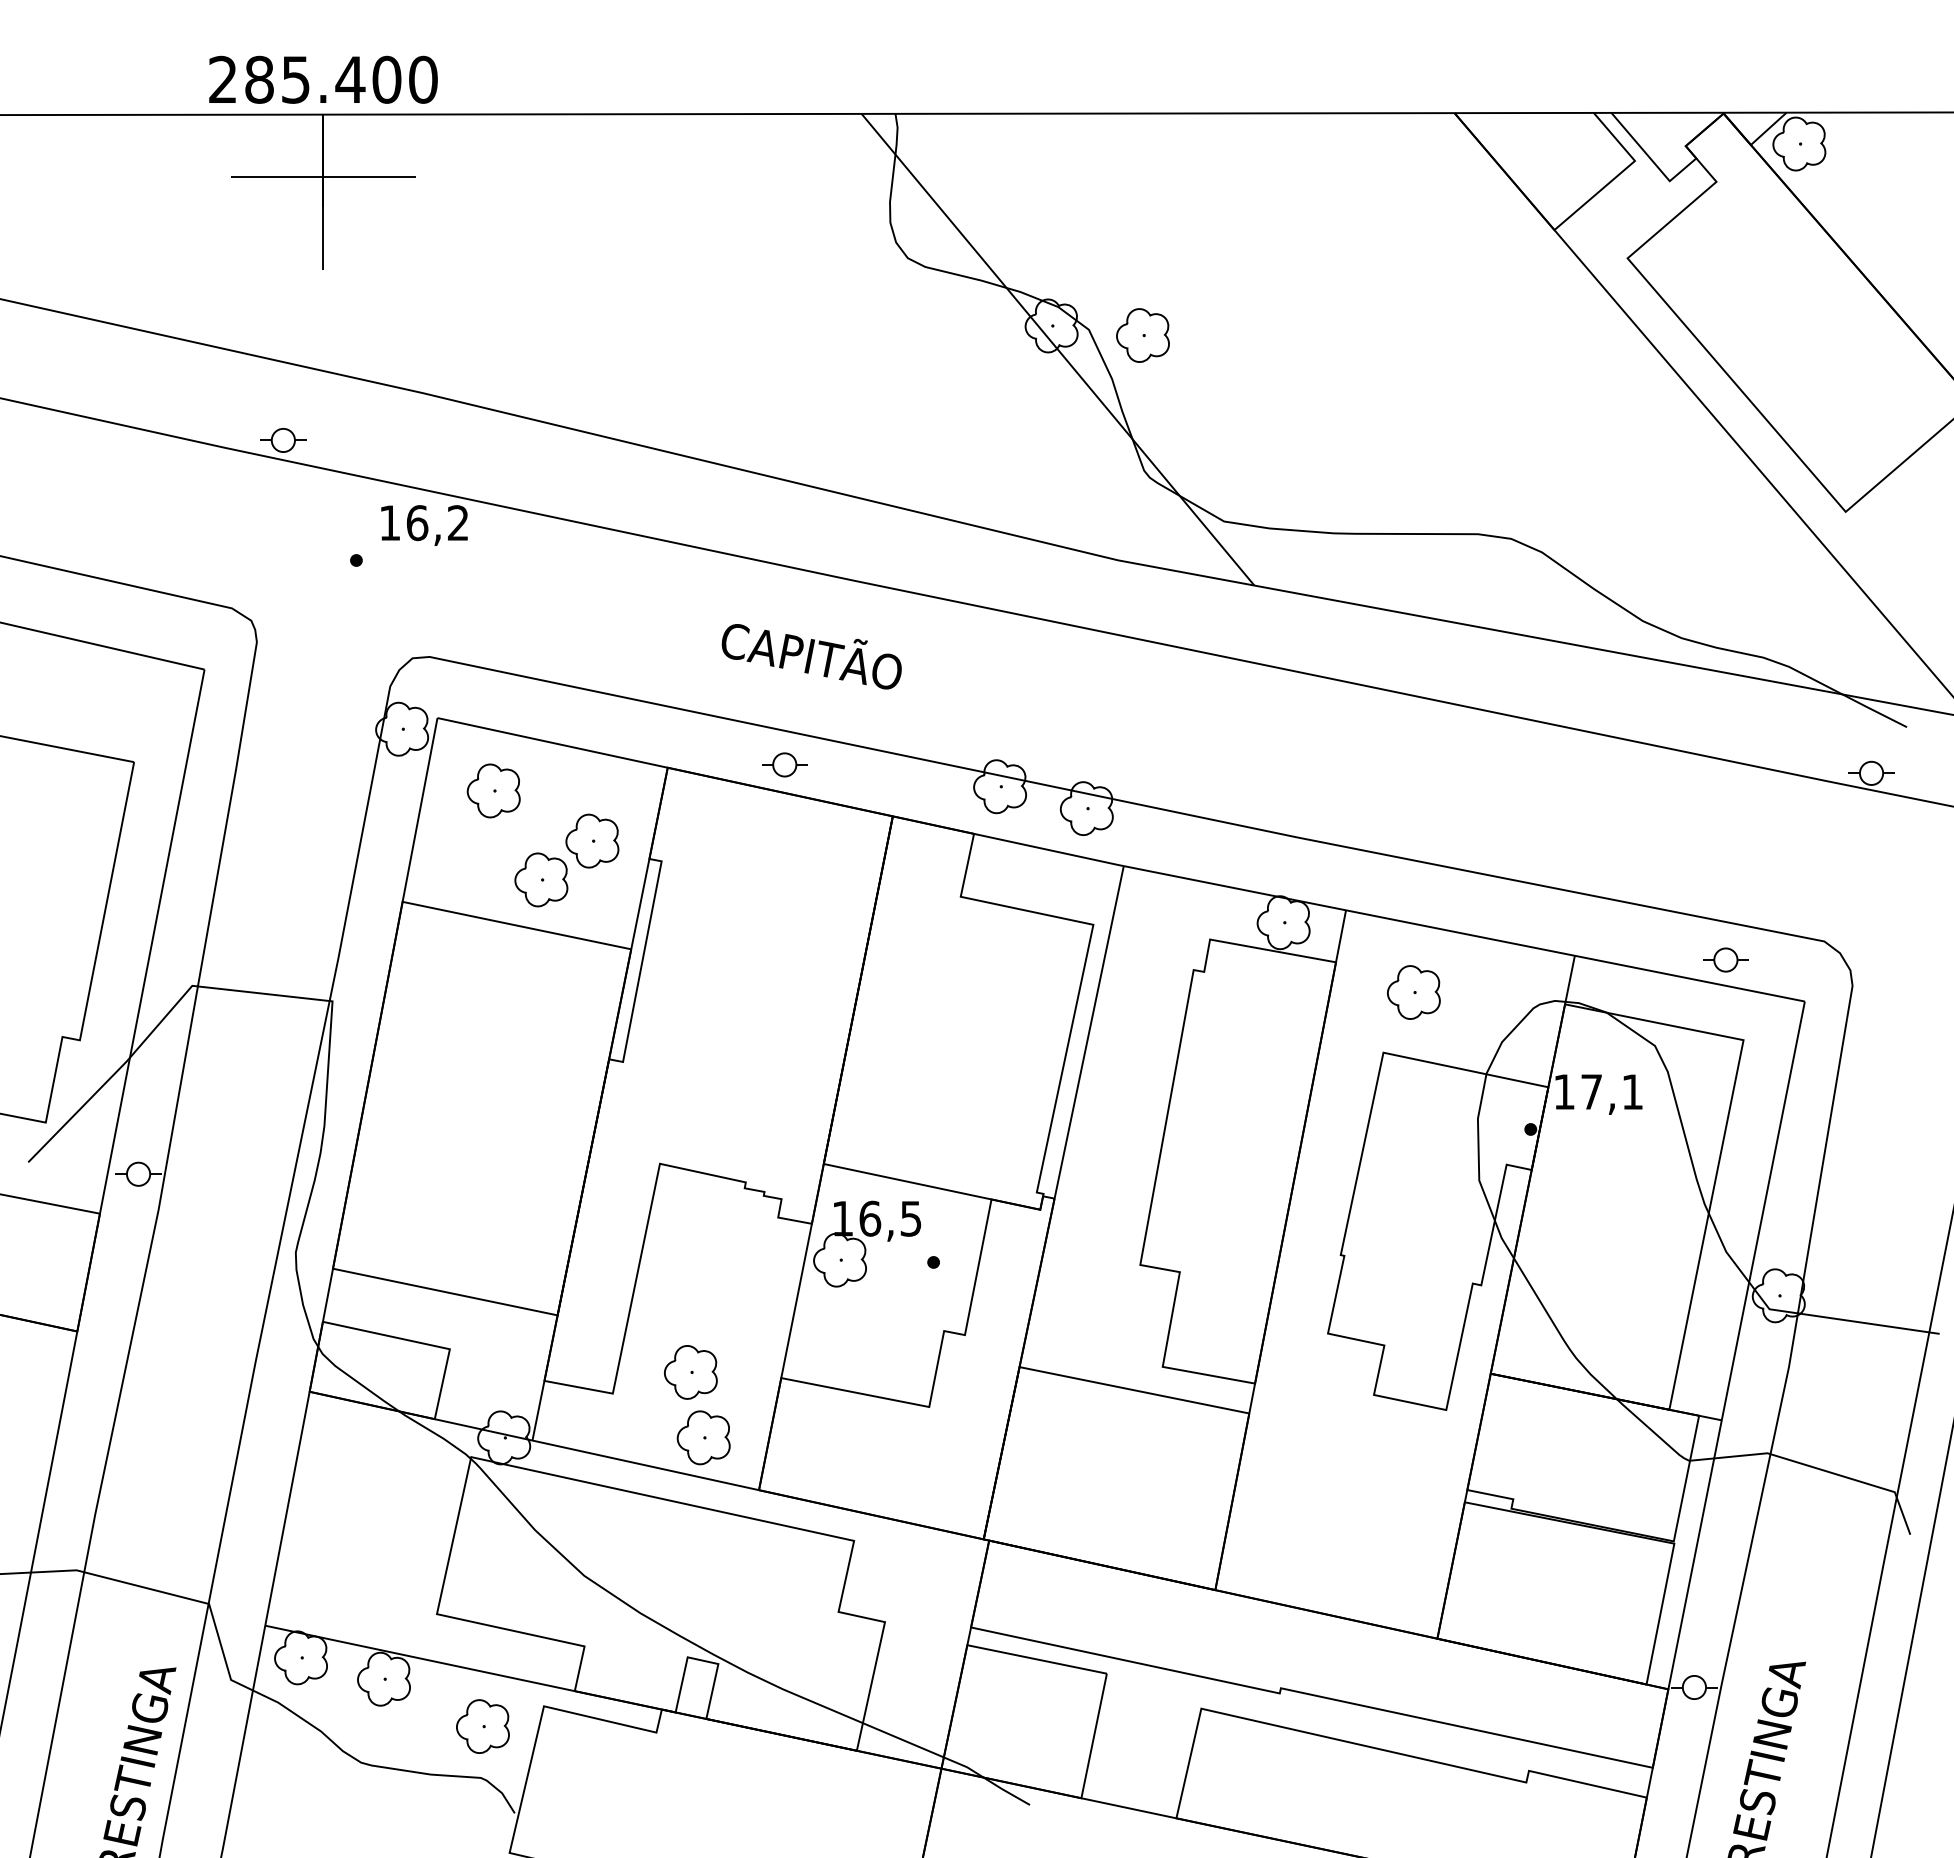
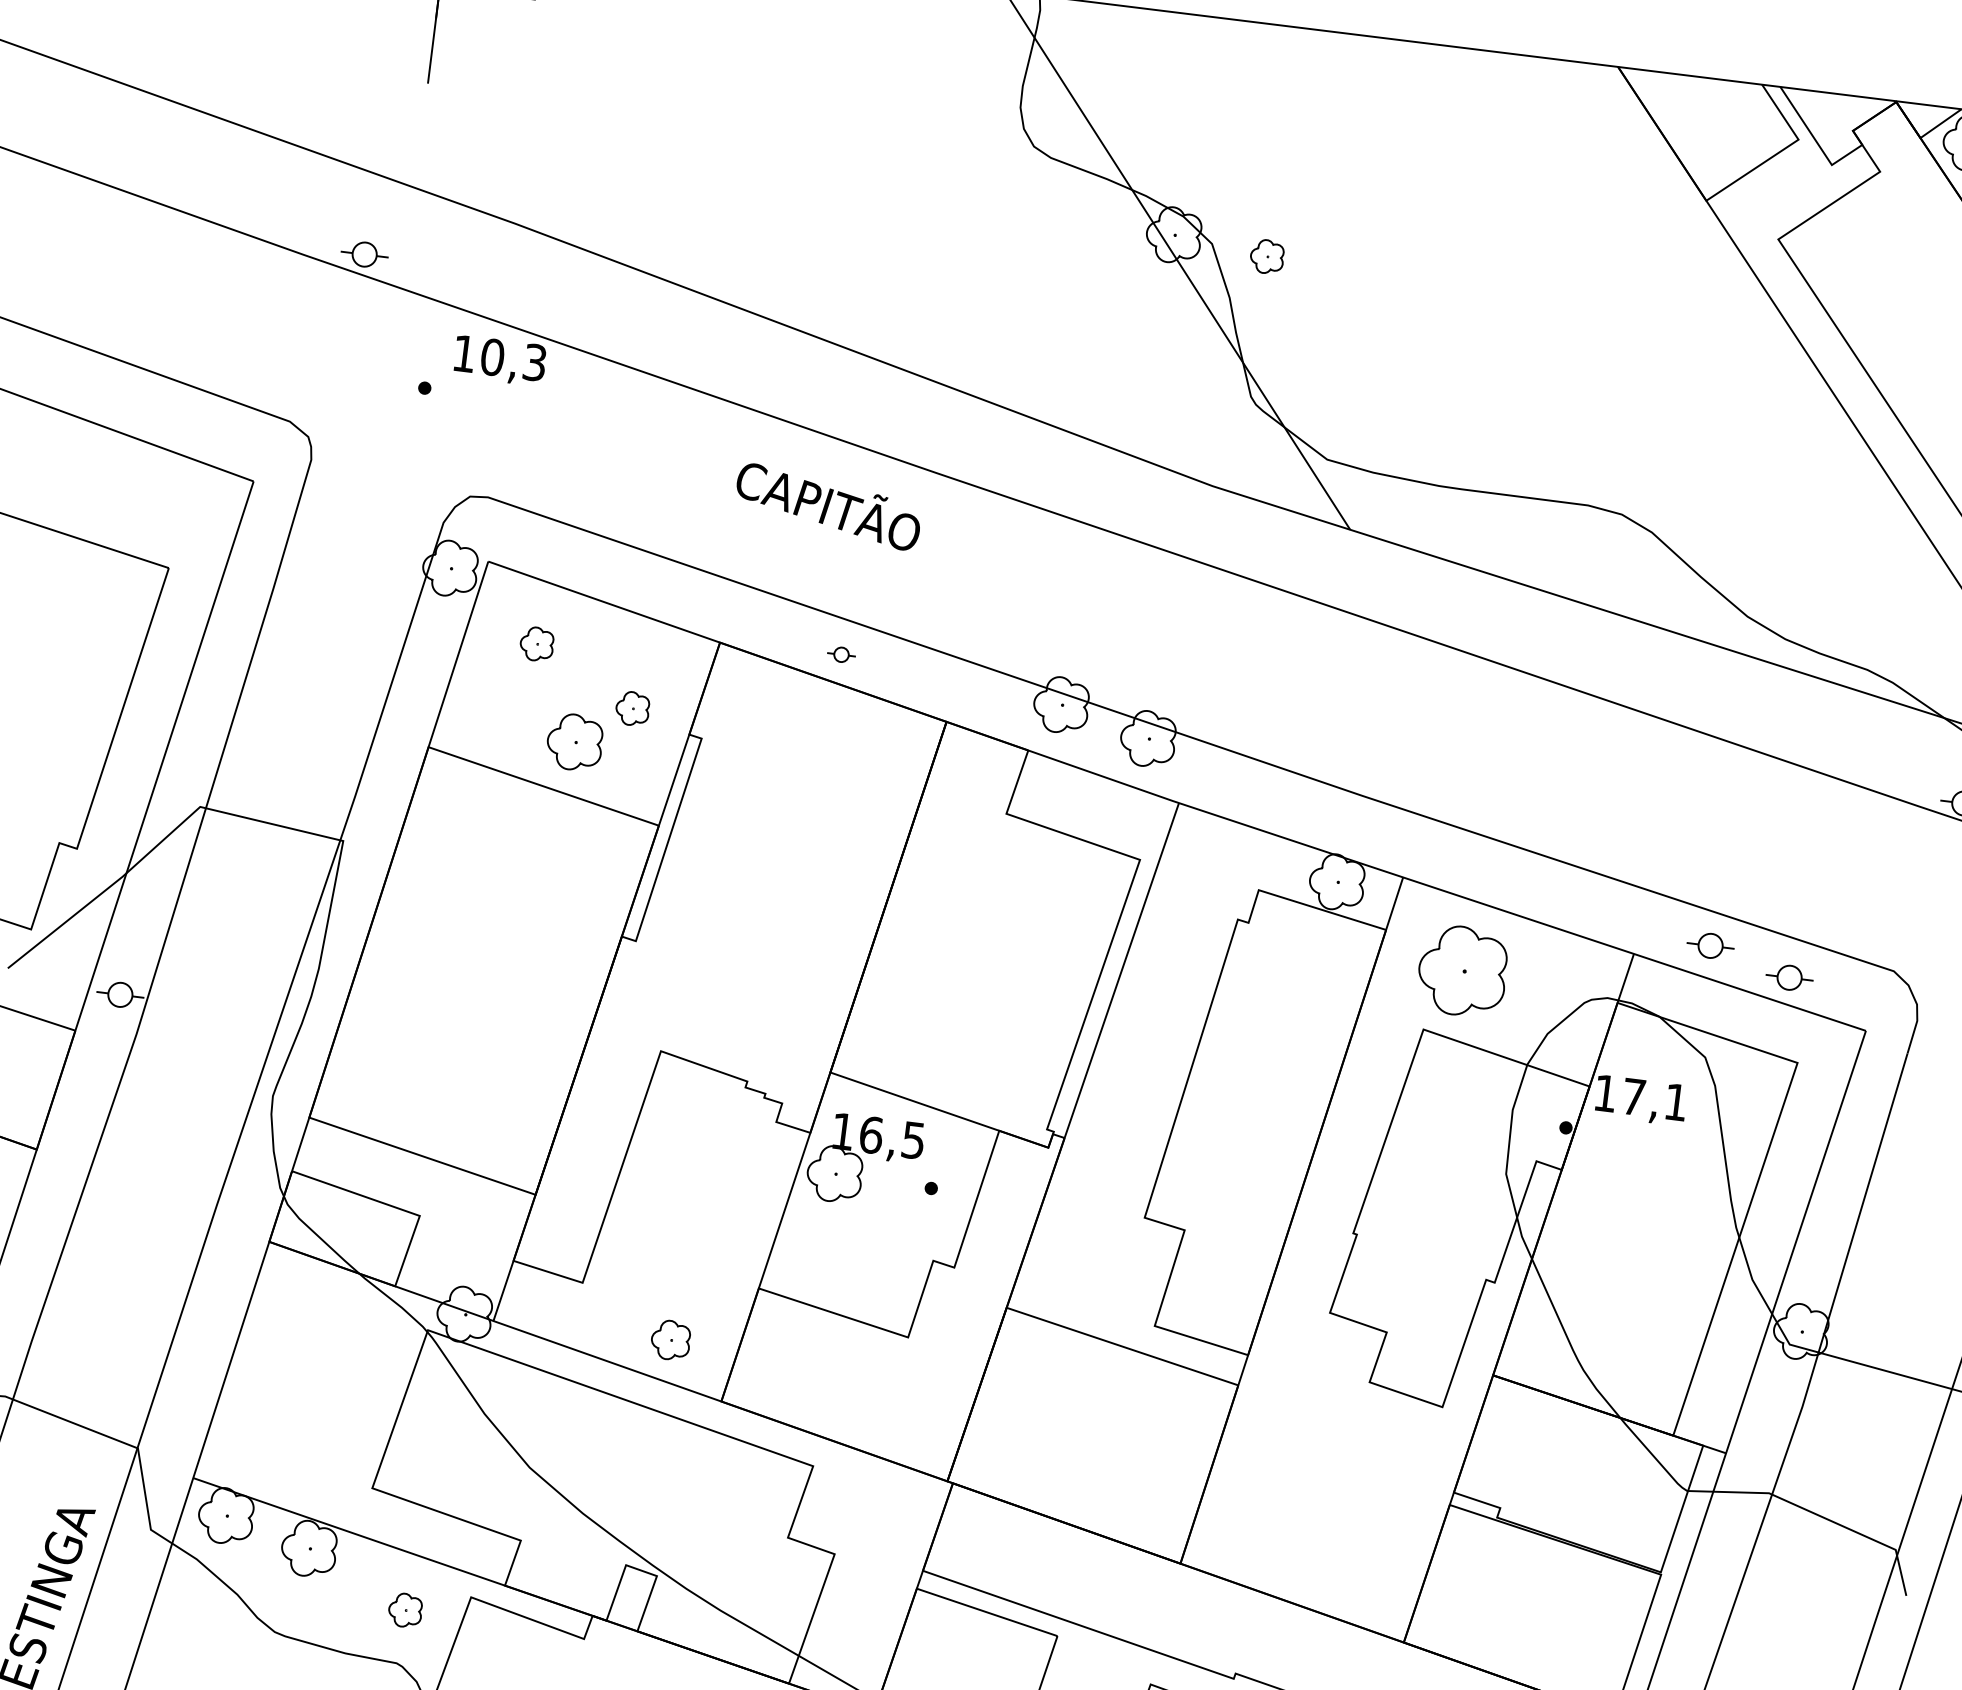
part: (1142, 335) -> (1266, 256), size x0.6
text: (437, 523) -> (513, 360), 16,2 -> 10,3
text: (811, 656) -> (828, 506), moved
part: (784, 764) -> (841, 654), size x0.6
part: (493, 790) -> (536, 643), size x0.6
part: (592, 840) -> (632, 708), size x0.6
part: (1646, 938) -> (1710, 945), added
part: (1413, 992) -> (1462, 971), size x1.6
part: (690, 1372) -> (665, 1270), removed
part: (703, 1437) -> (670, 1339), size x0.7
part: (482, 1726) -> (404, 1610), size x0.6

